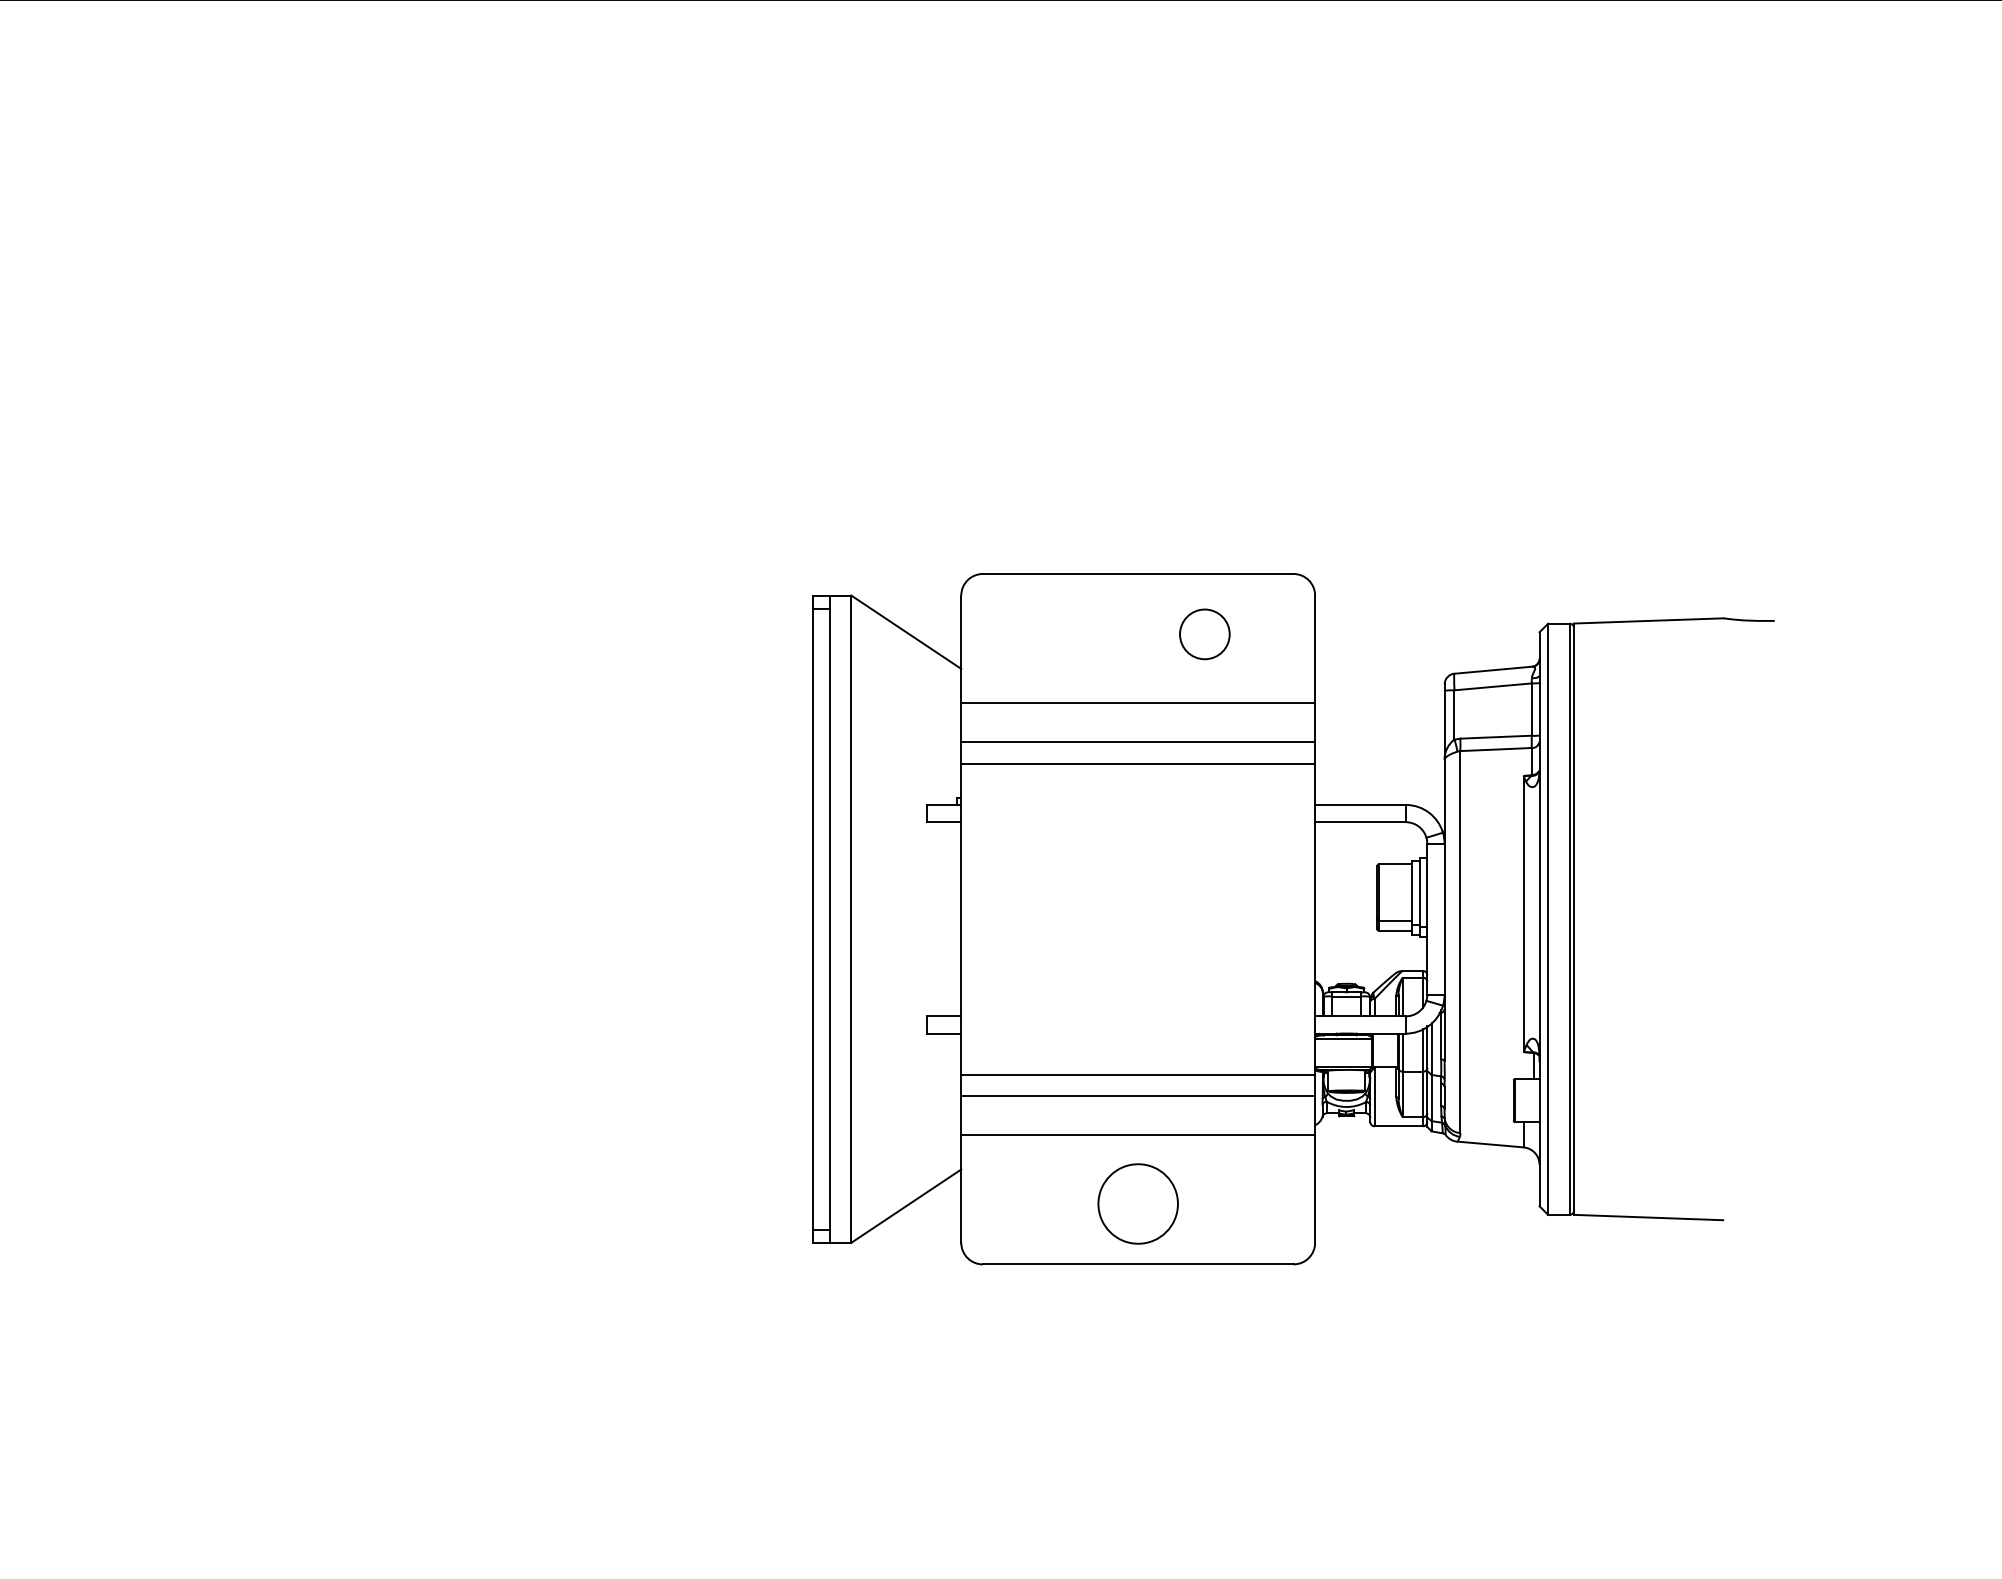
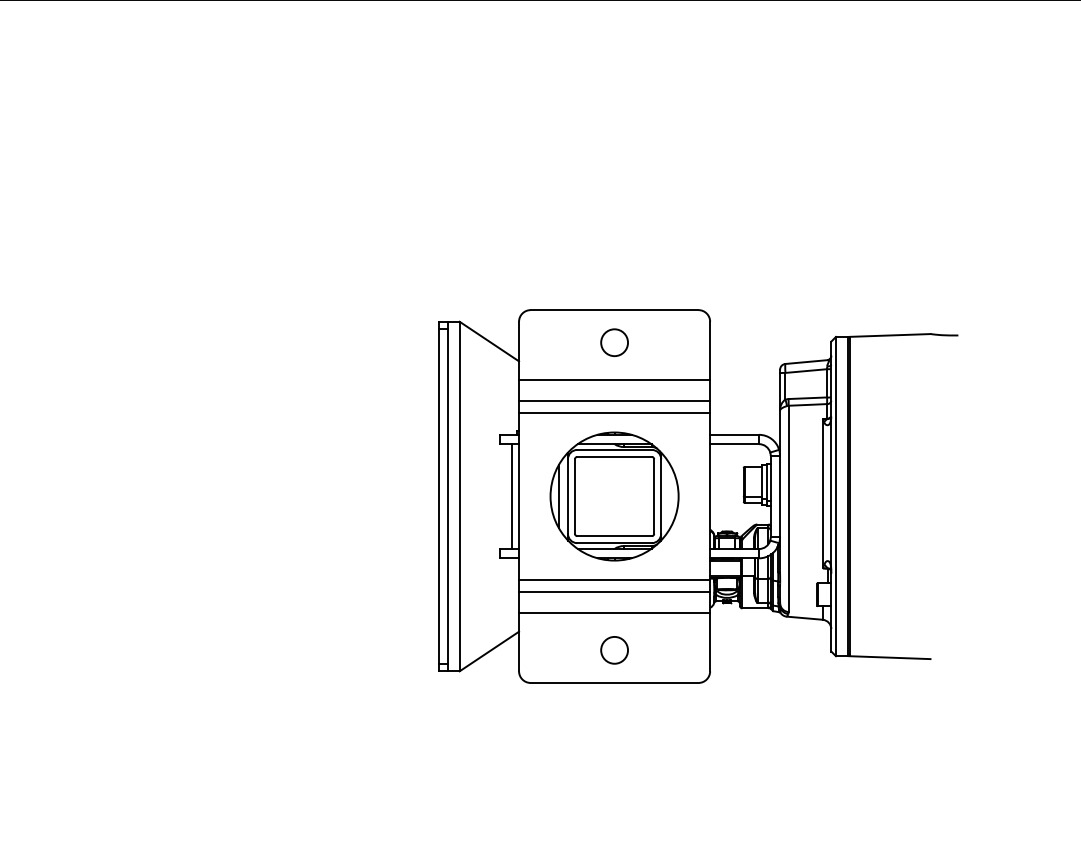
circle: (1204, 633) -> (614, 342), moved
line: (949, 919) -> (512, 496), added
part: (1138, 919) -> (614, 496), added
circle: (1138, 1202) -> (614, 649), size x0.62

